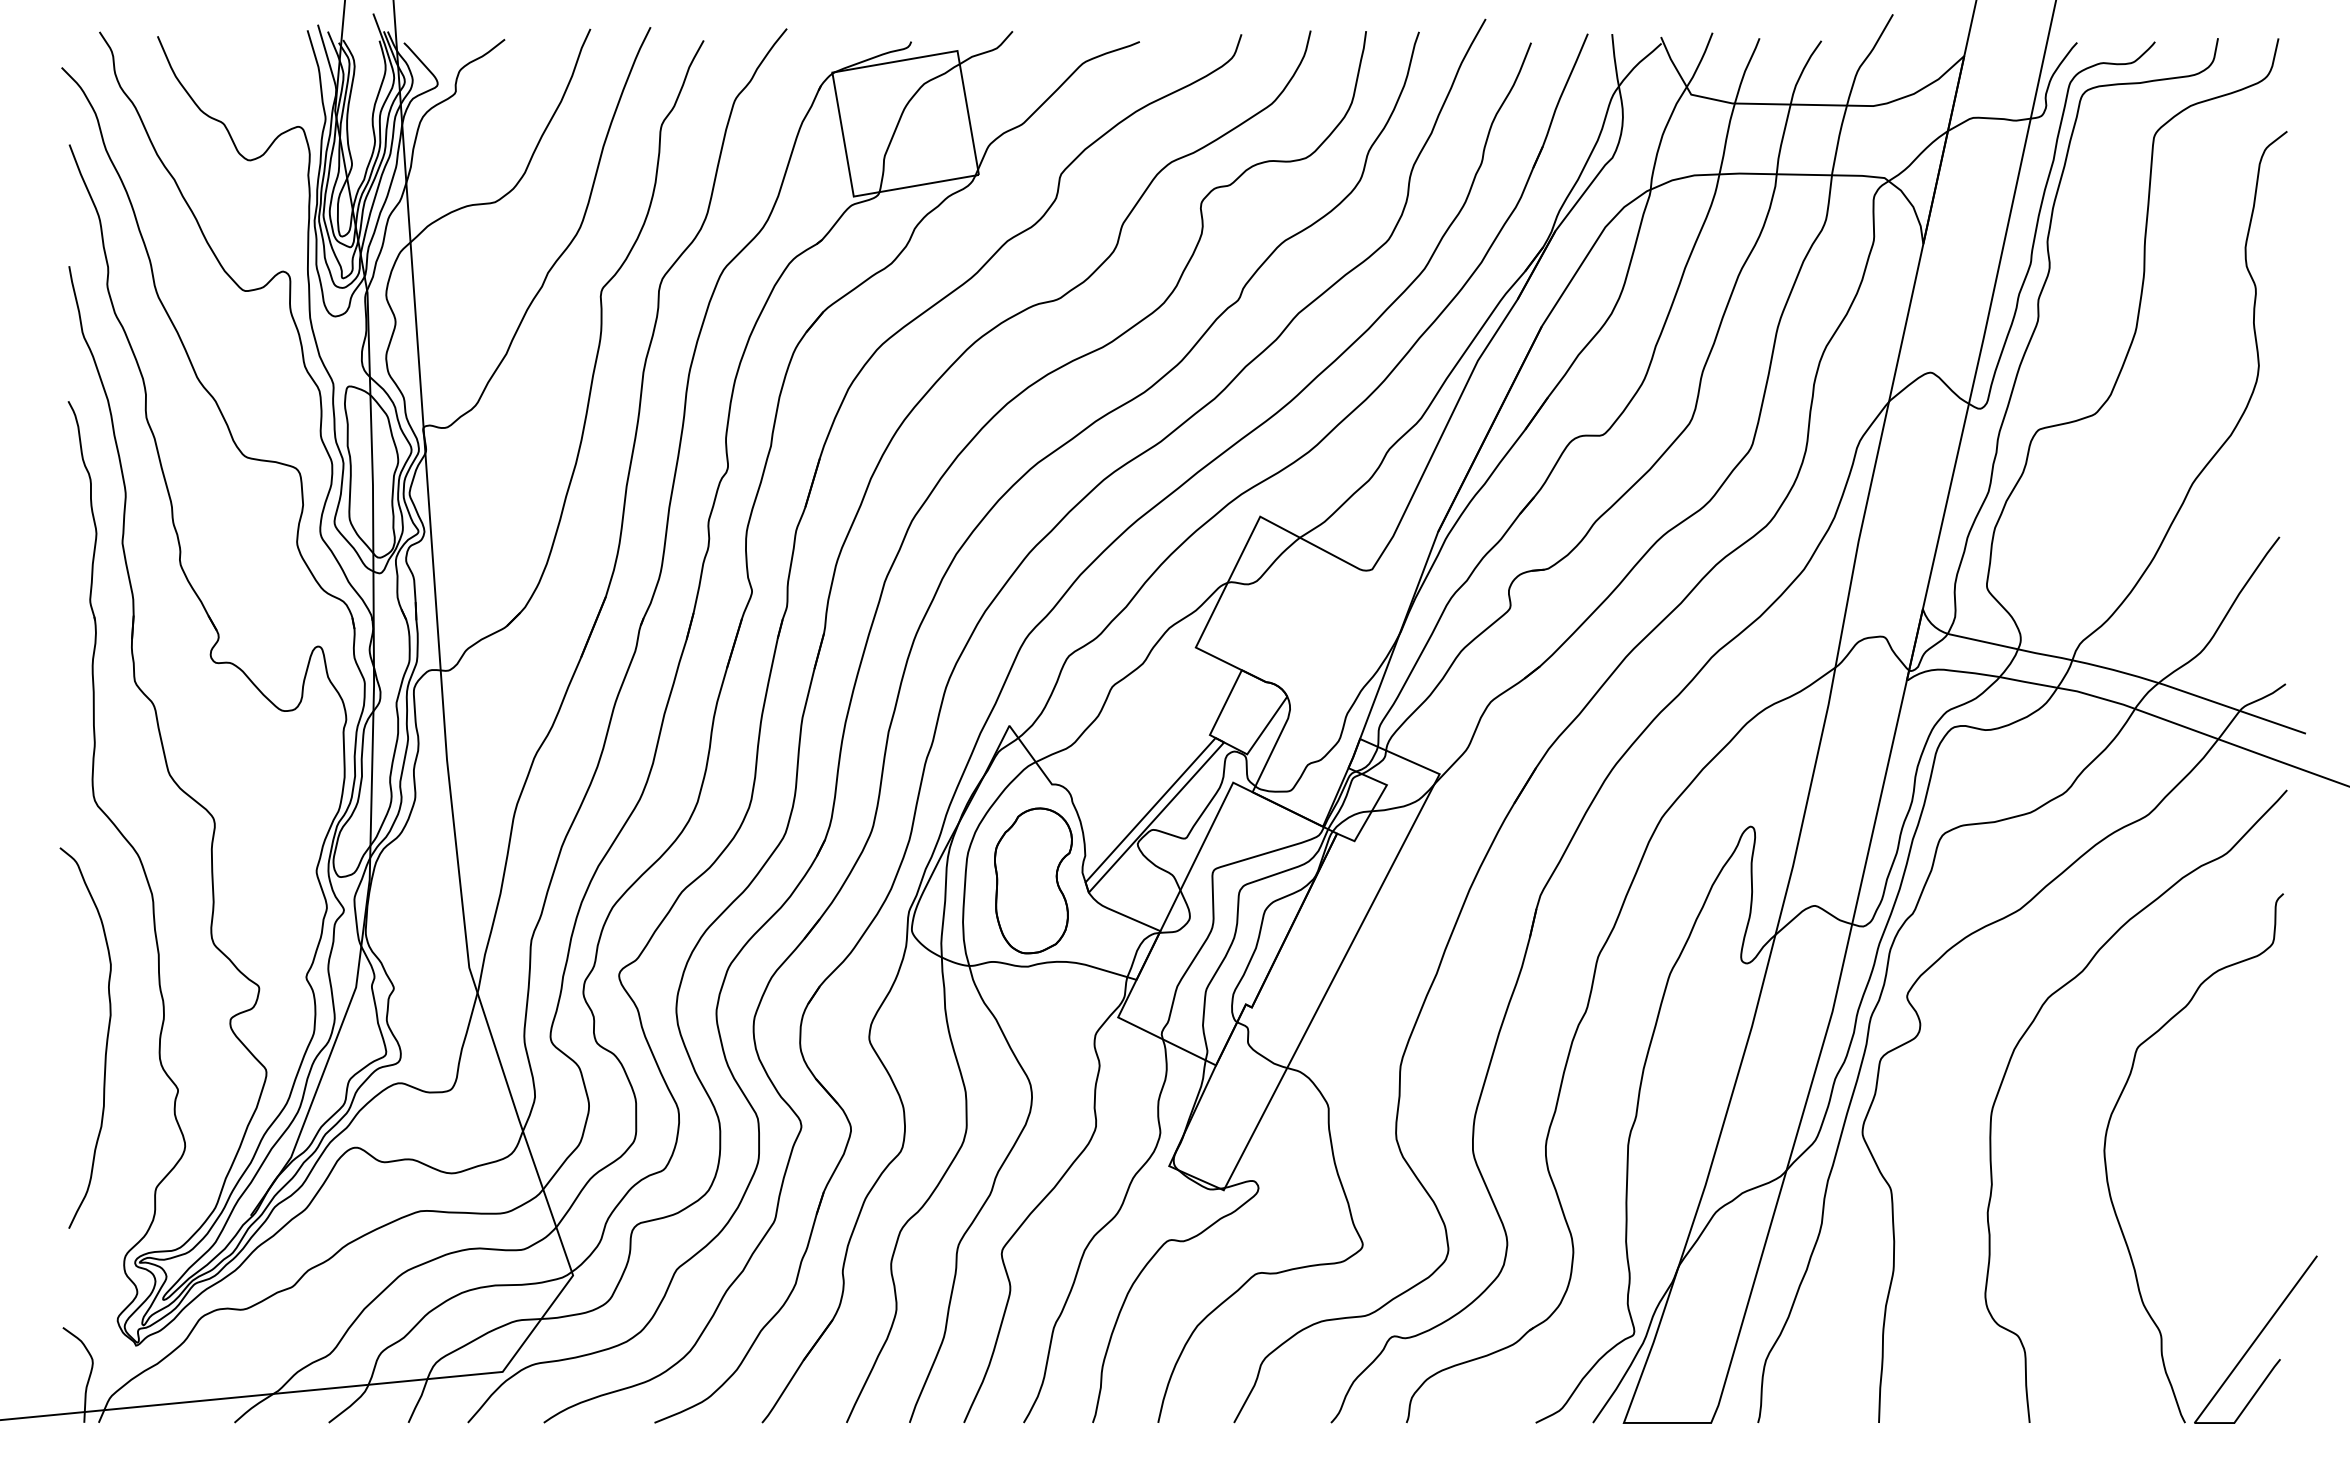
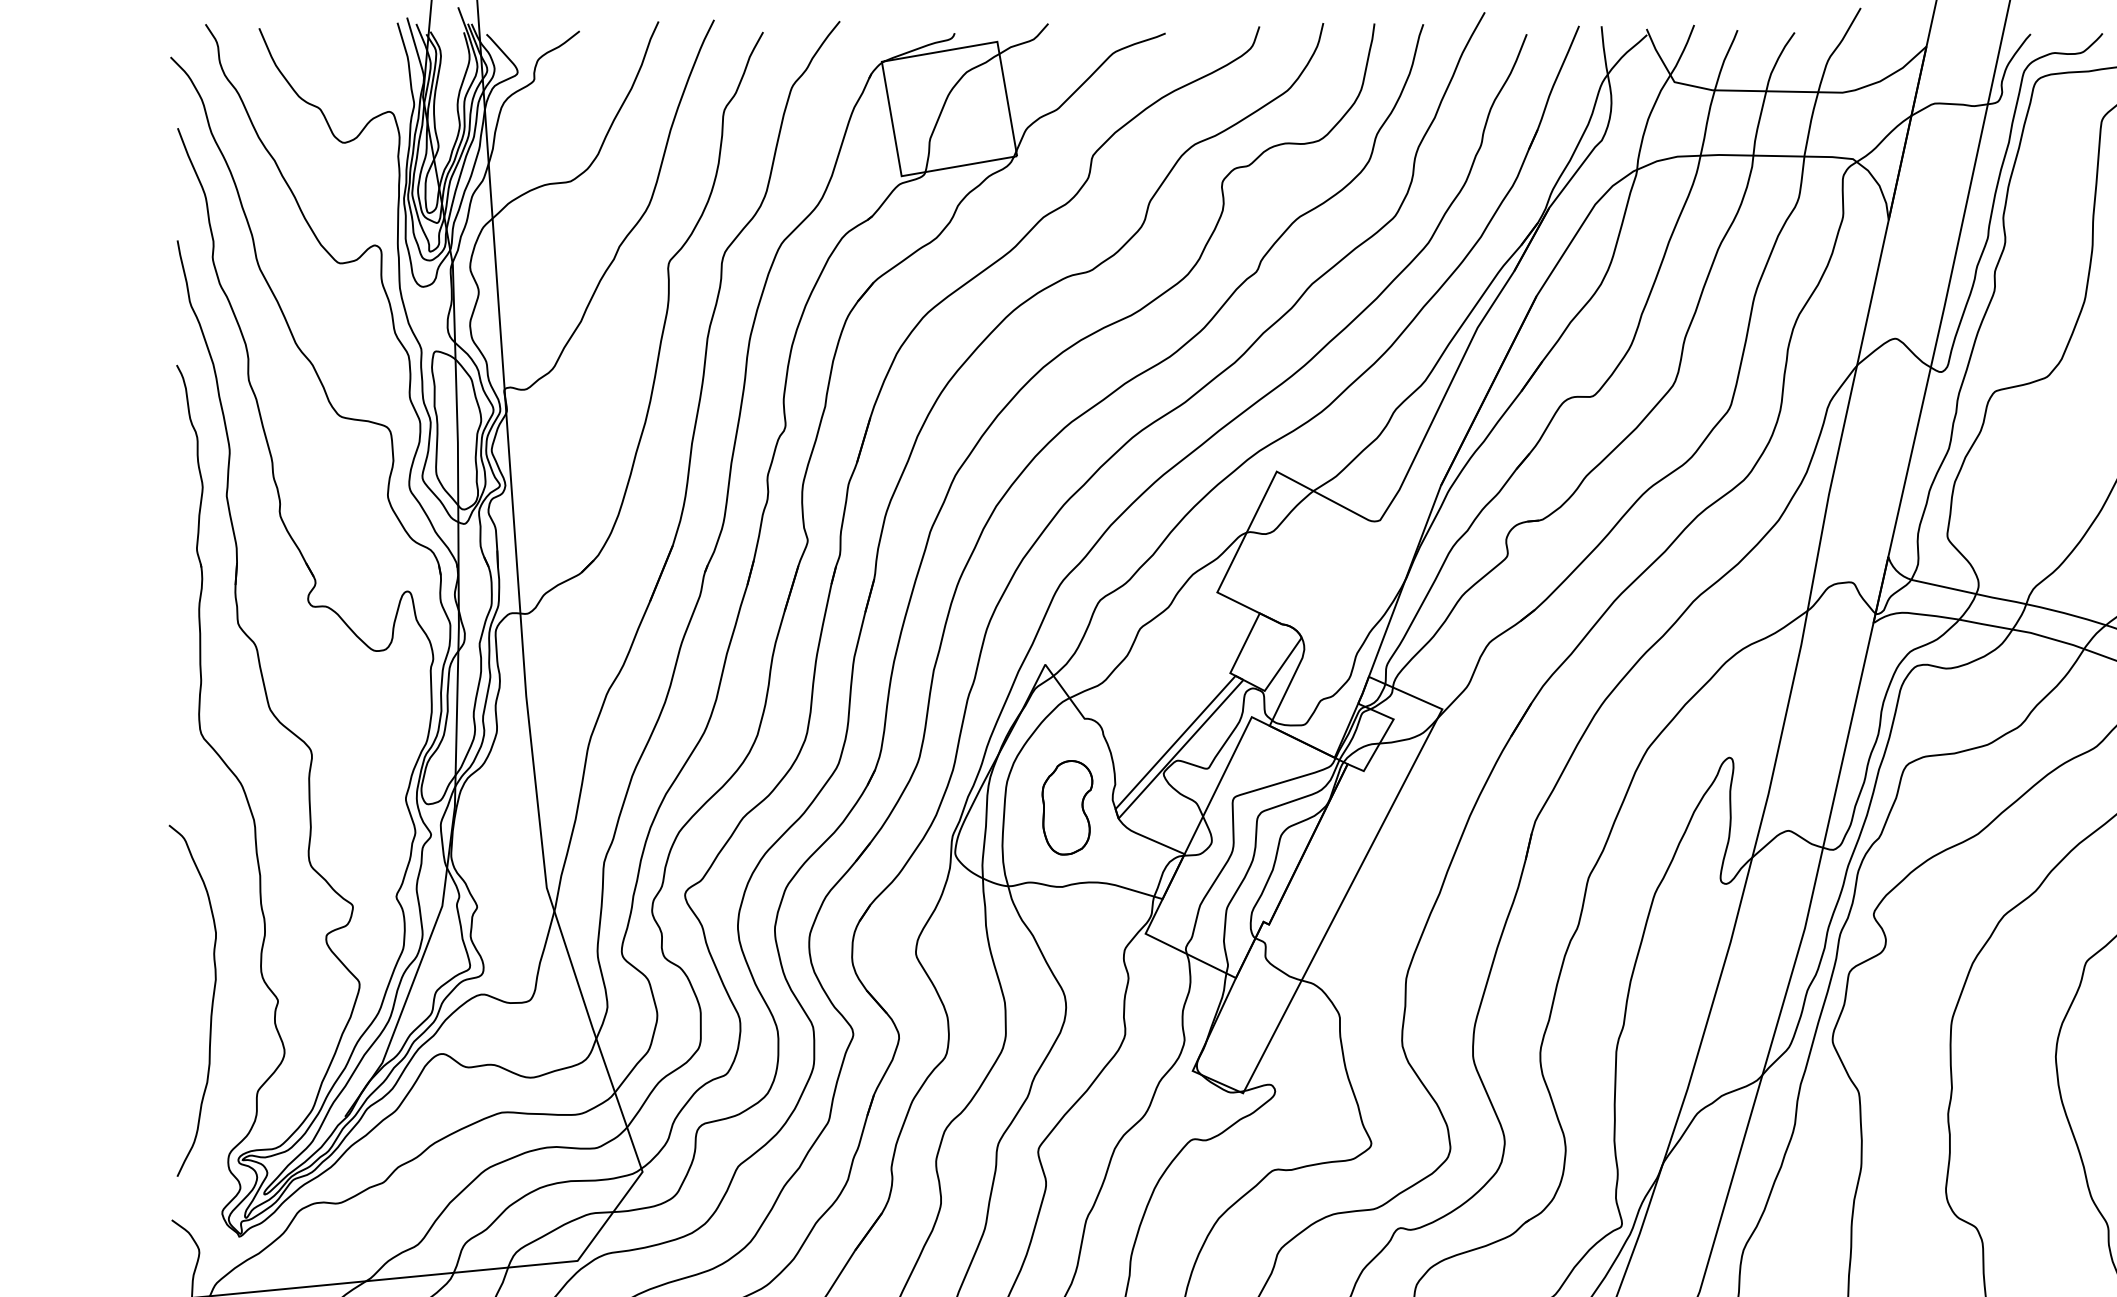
part: (1033, 880) -> (1067, 807), size x0.7
curve: (106, 1037) -> (211, 1000), moved

